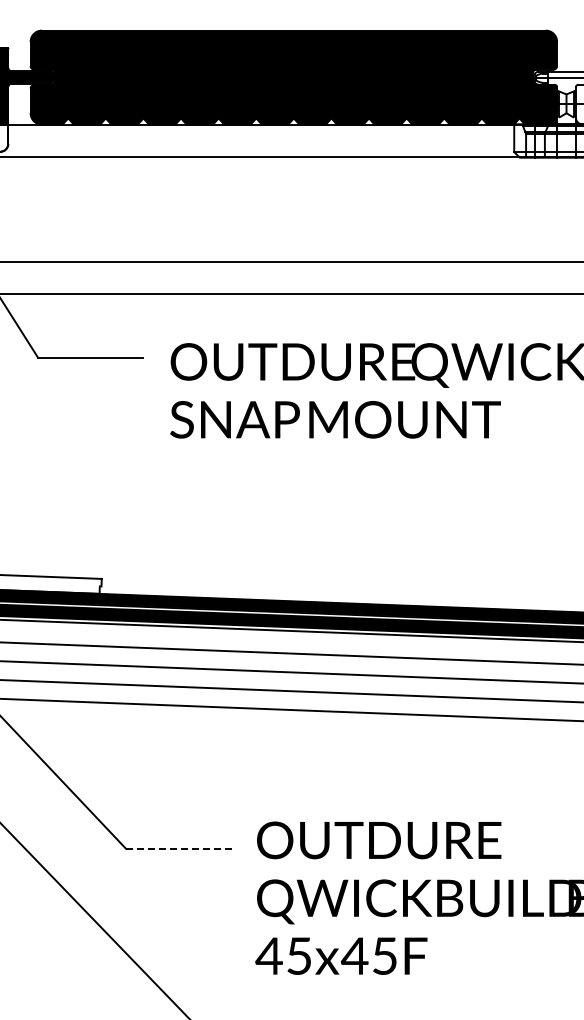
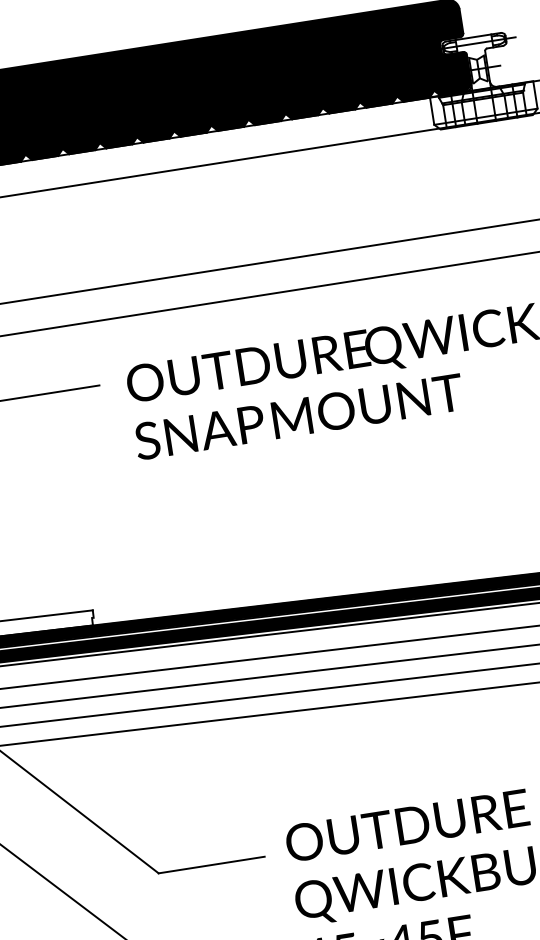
line: (179, 848) -> (211, 864), dashed -> solid

